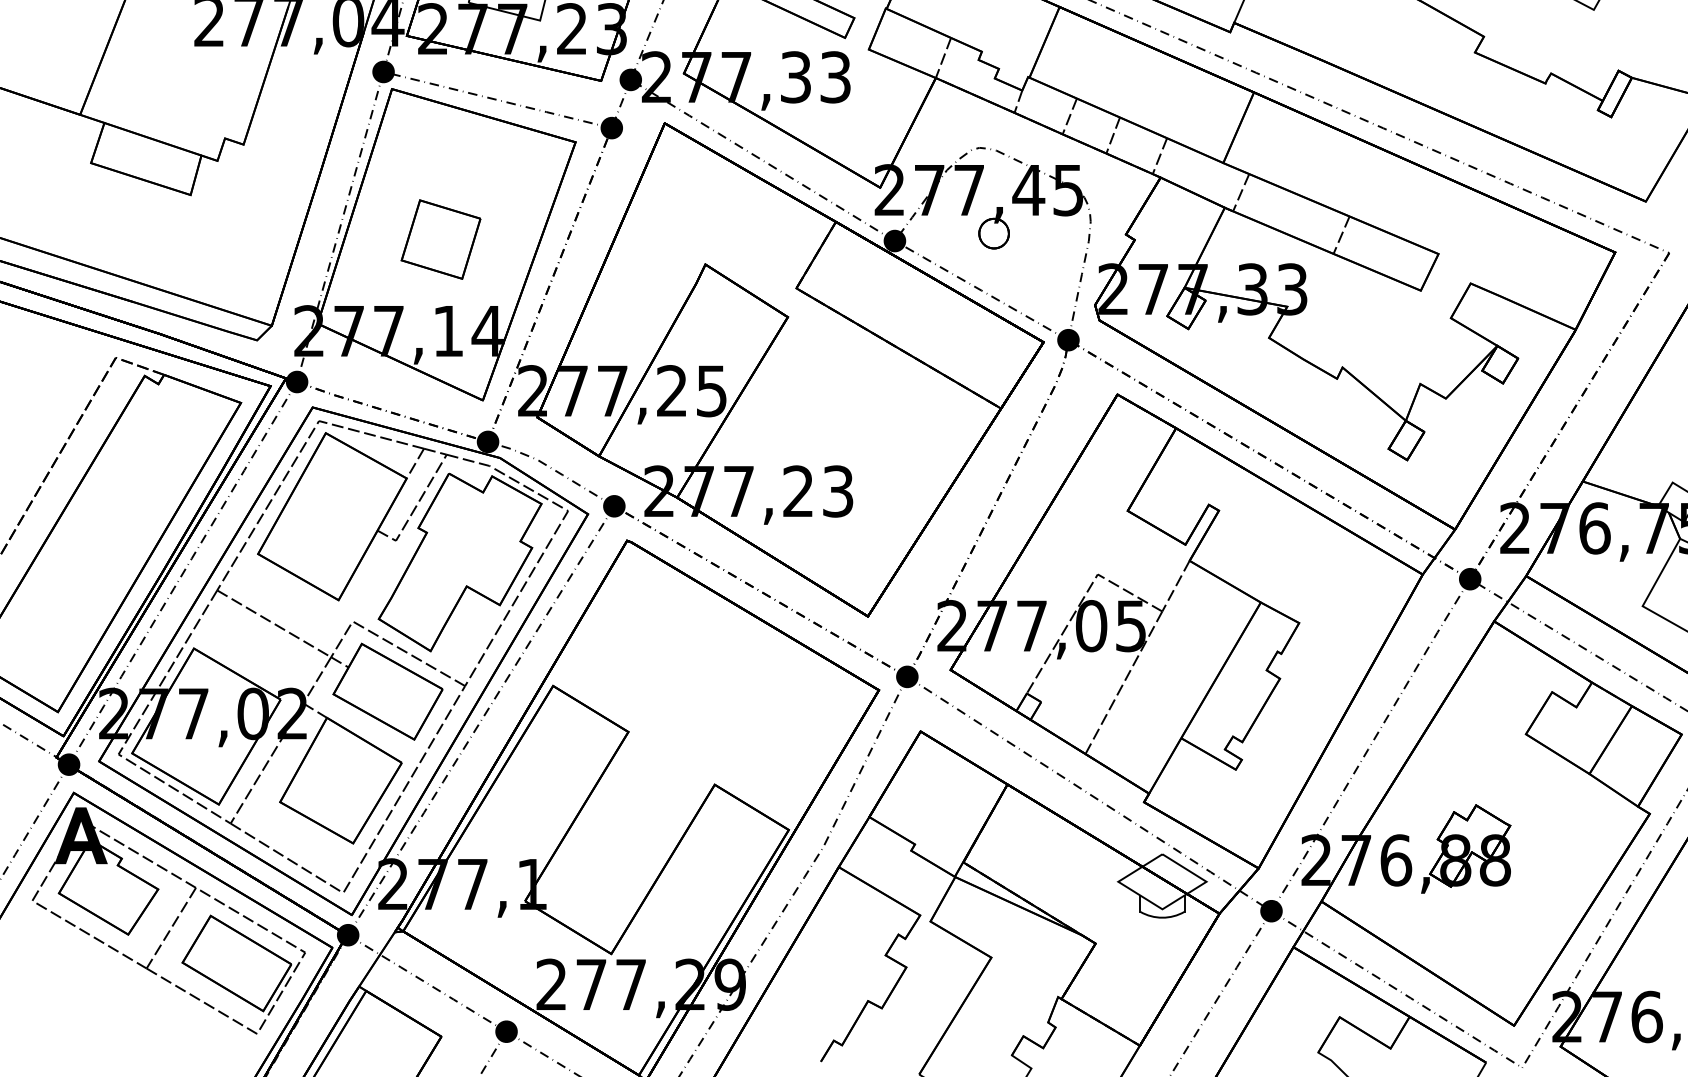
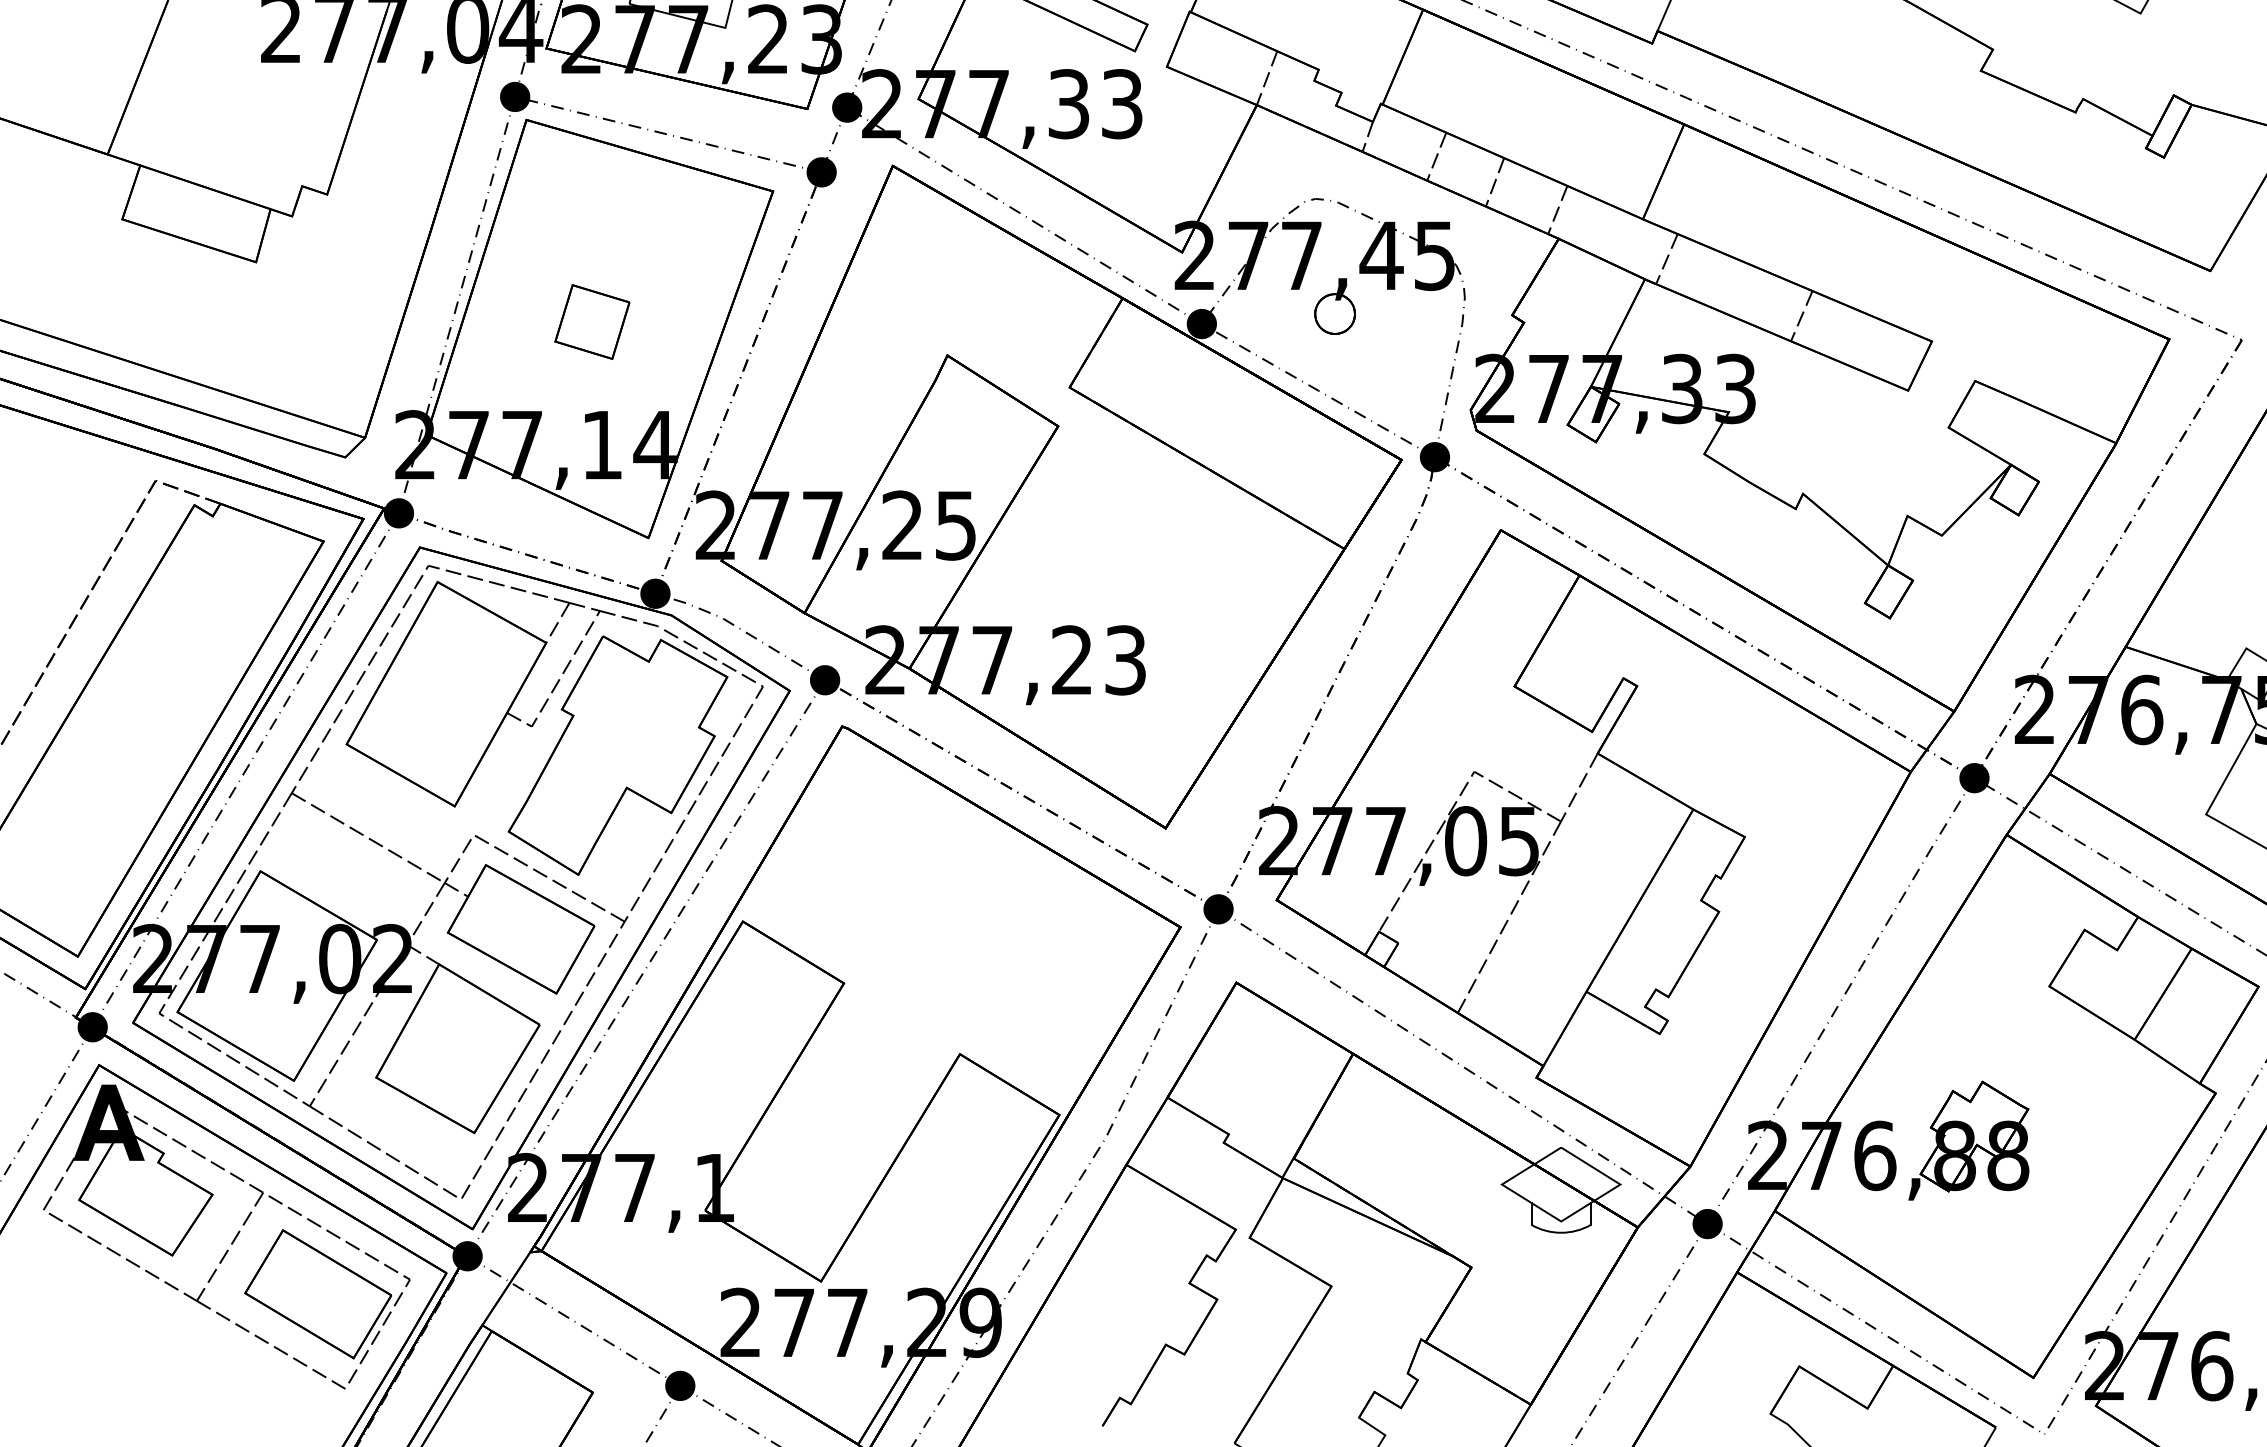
part: (441, 239) -> (592, 321), size x0.7

